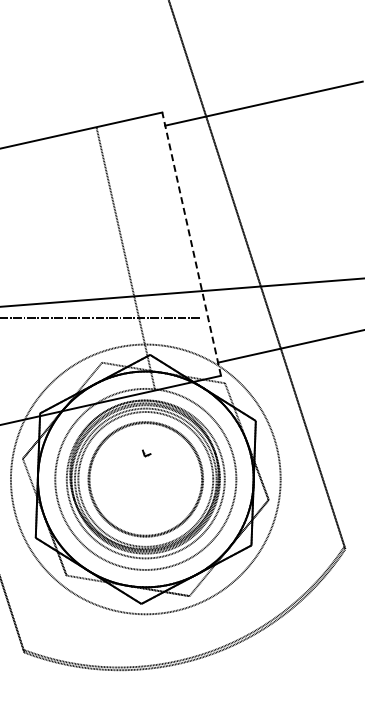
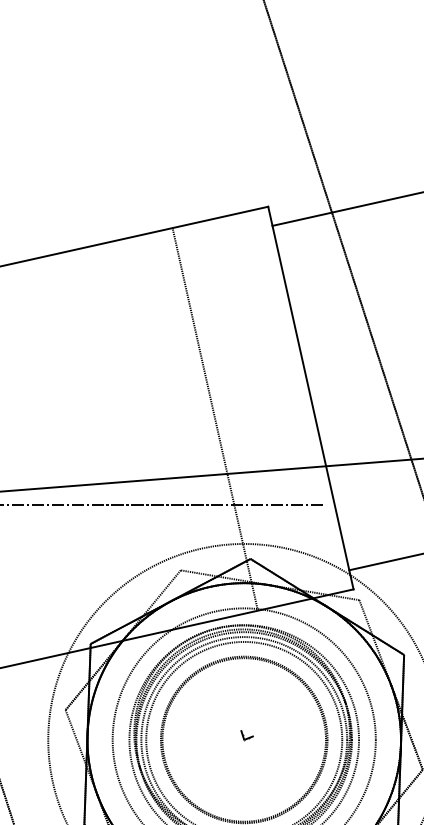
line: (191, 244) -> (310, 398), dashed -> solid
part: (146, 453) -> (246, 735), moved

